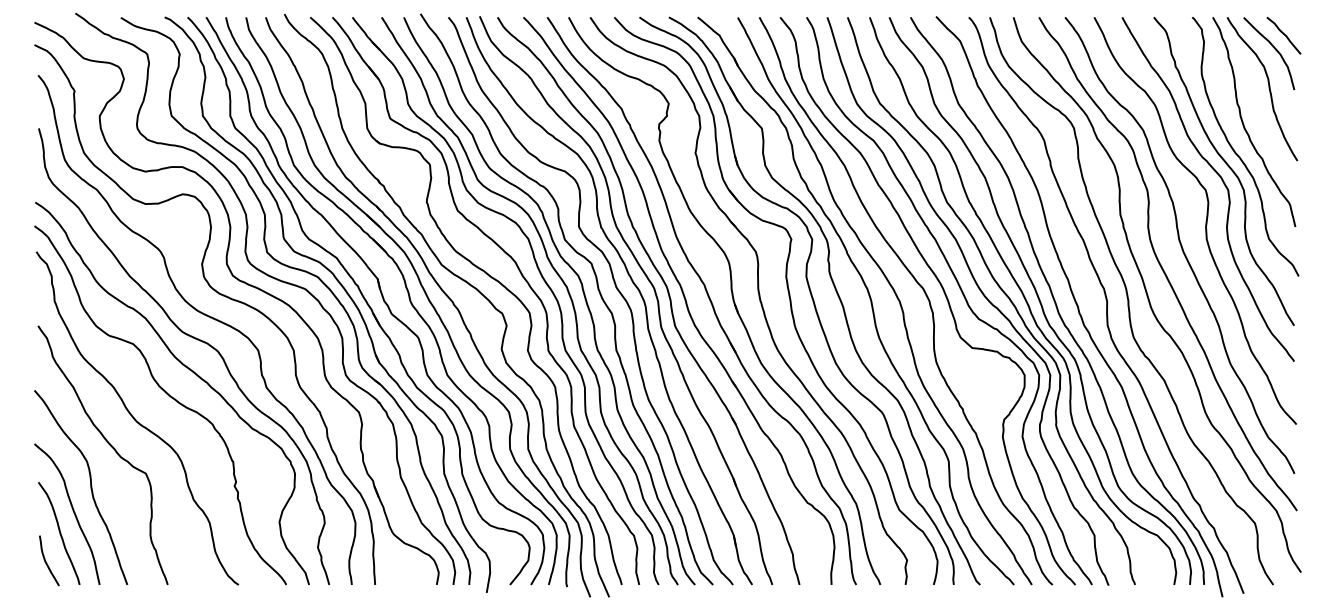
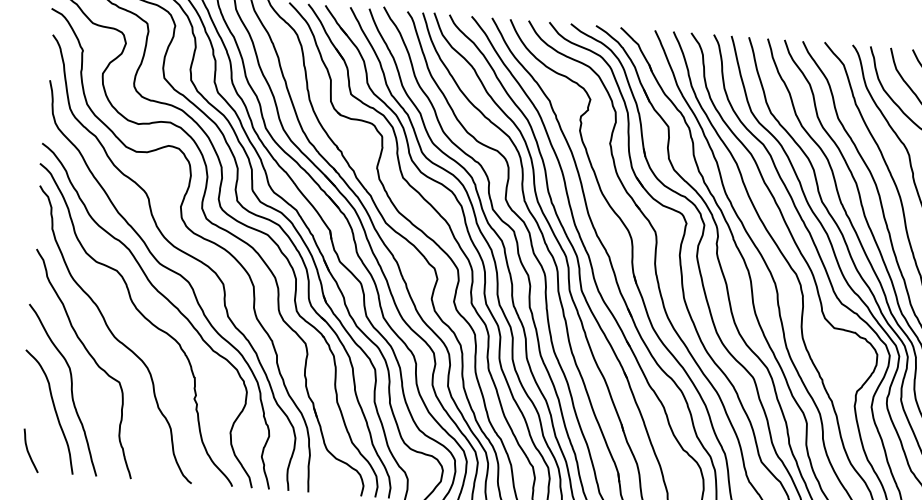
curve: (59, 533) -> (41, 428), removed

